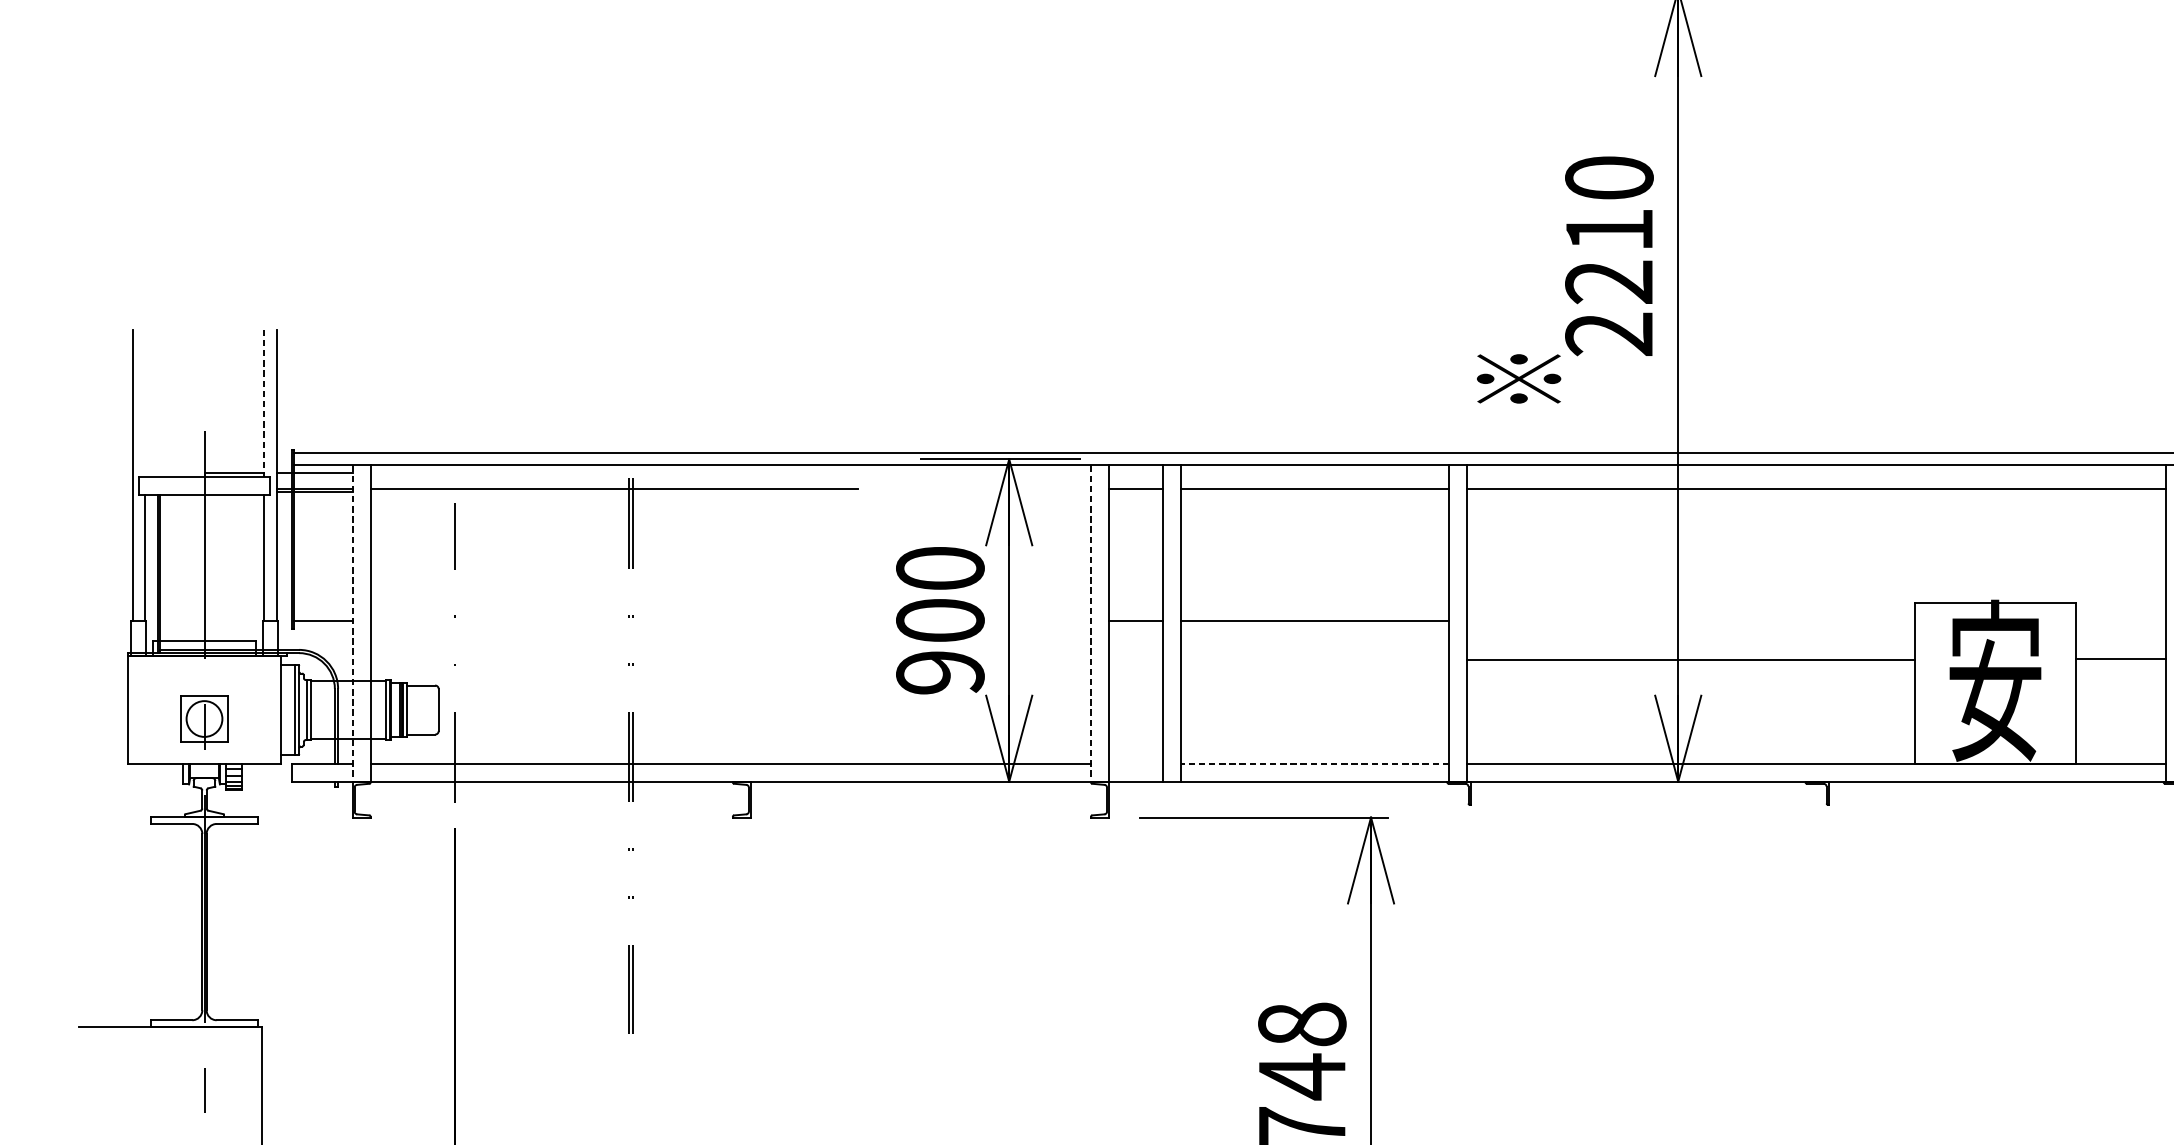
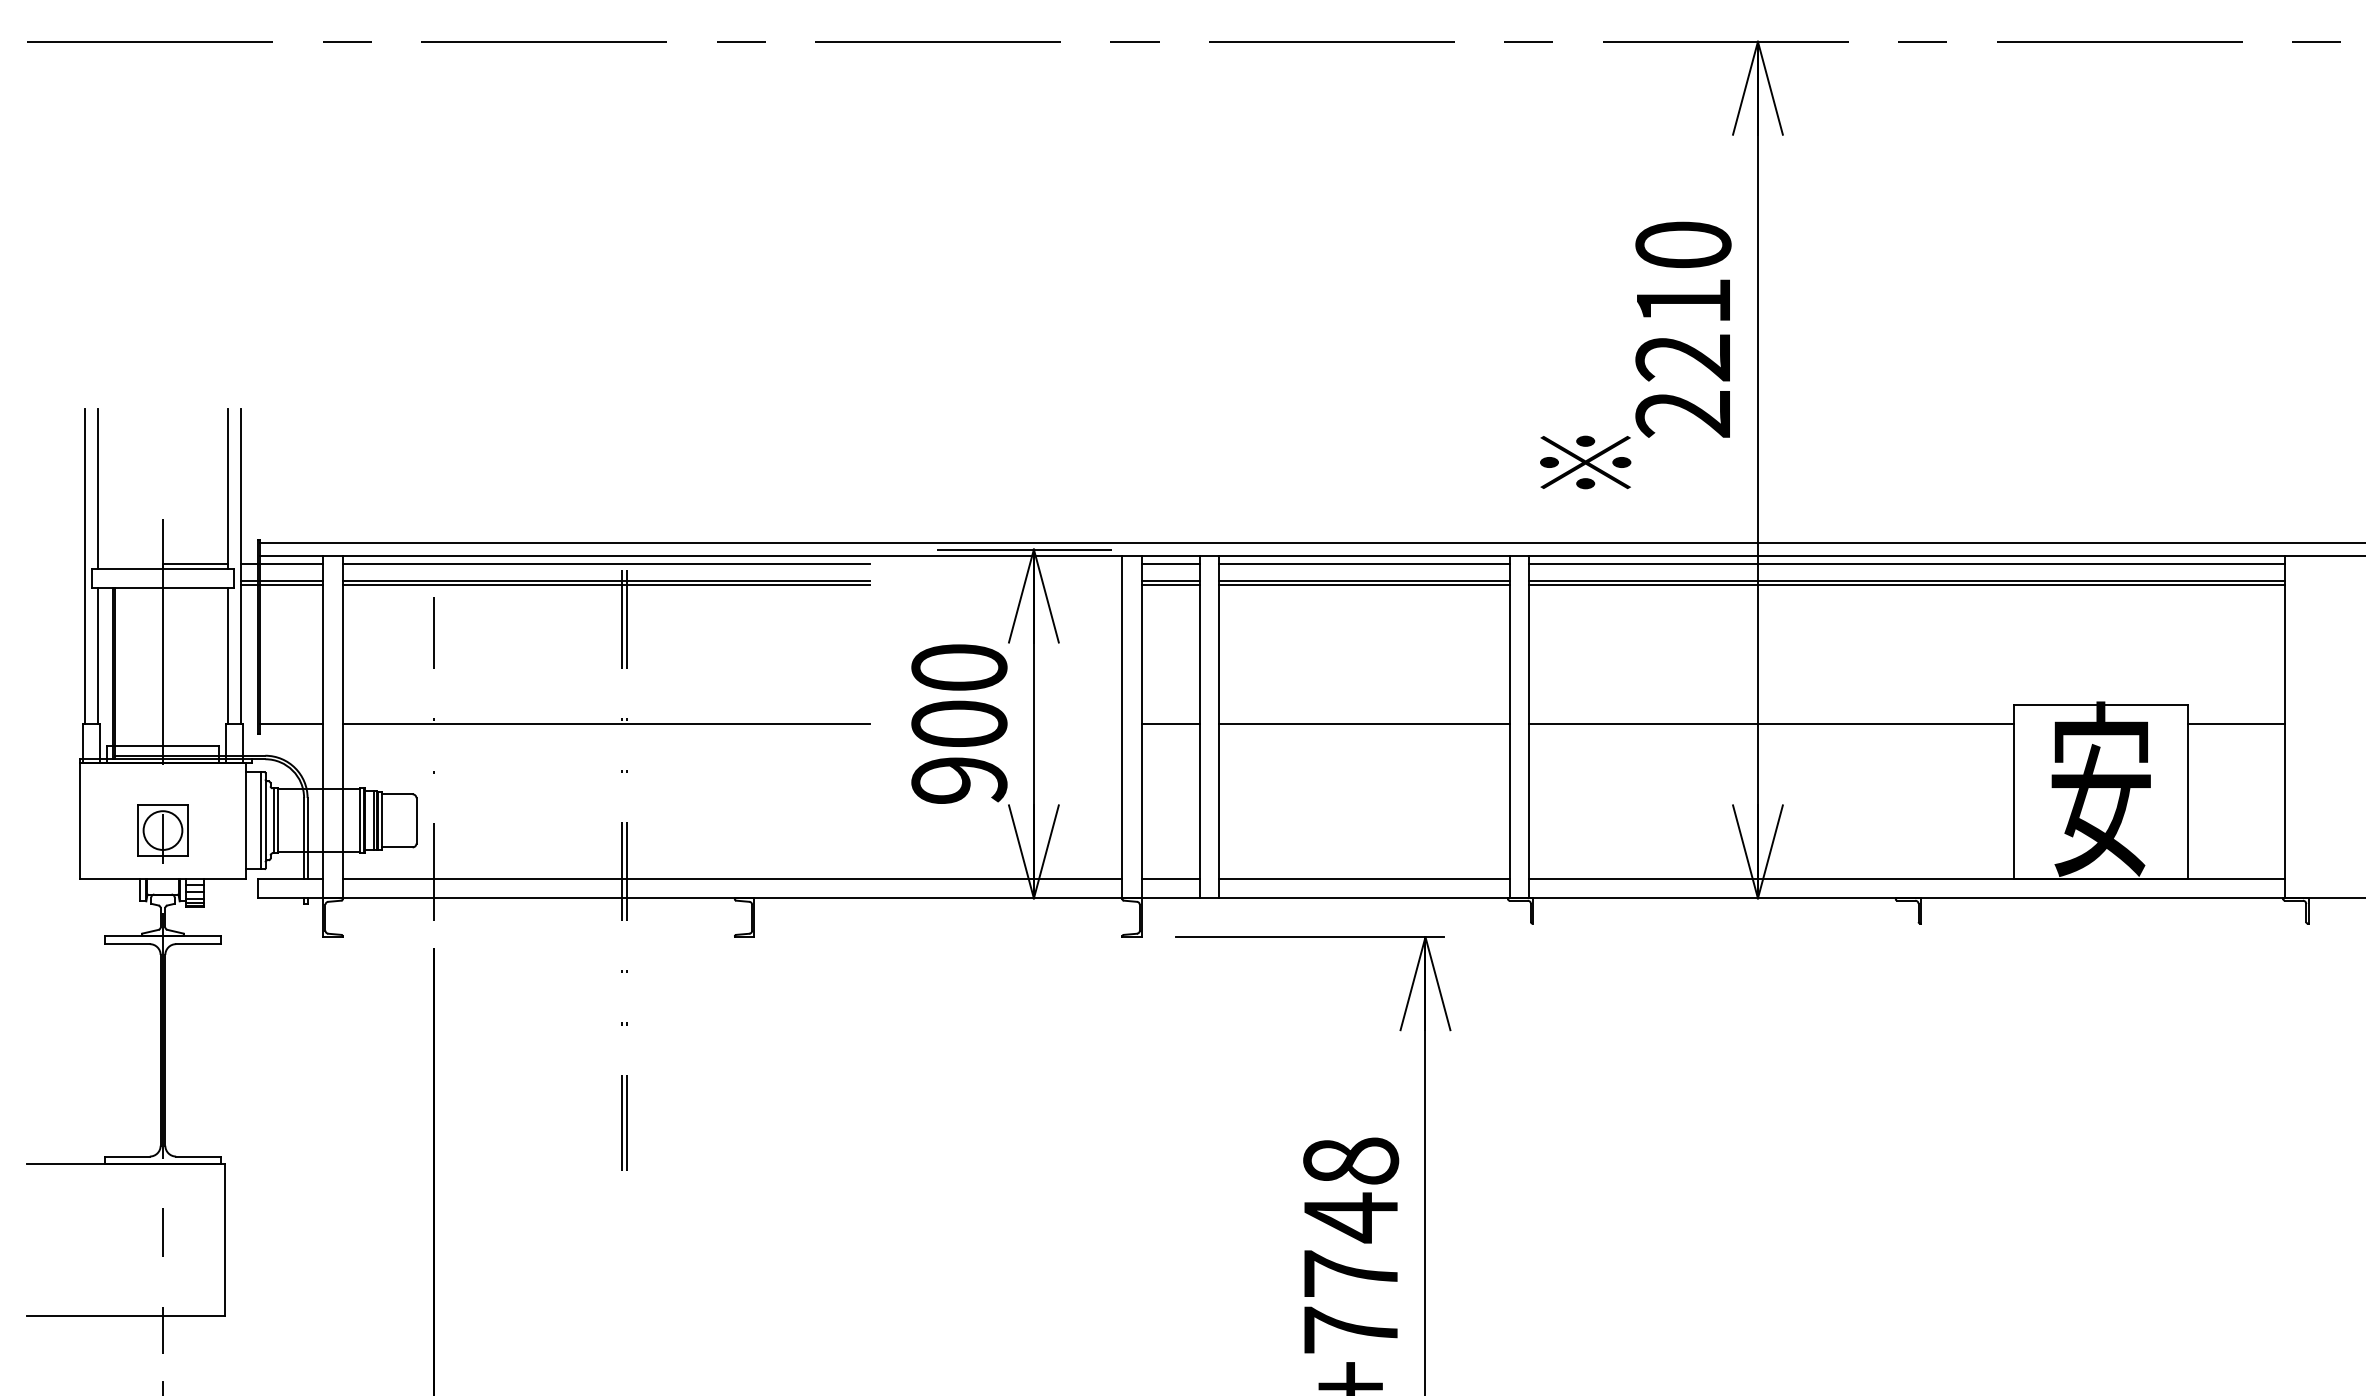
line: (144, 402) -> (98, 488), added
line: (264, 403) -> (227, 489), dashed -> solid
line: (613, 473) -> (605, 564), added
line: (1135, 473) -> (1170, 564), added
line: (1314, 473) -> (1364, 564), added
line: (1816, 473) -> (1907, 564), added
line: (613, 491) -> (605, 584), added
line: (1135, 491) -> (1170, 584), added
line: (1314, 491) -> (1364, 584), added
line: (1816, 491) -> (1907, 584), added
line: (613, 620) -> (605, 723), added
line: (352, 623) -> (323, 727), dashed -> solid
line: (1091, 623) -> (1122, 727), dashed -> solid
line: (2120, 658) -> (2236, 723), moved
line: (1690, 659) -> (1771, 723), moved
line: (1135, 764) -> (1170, 879), added
line: (1314, 764) -> (1364, 879), dashed -> solid

